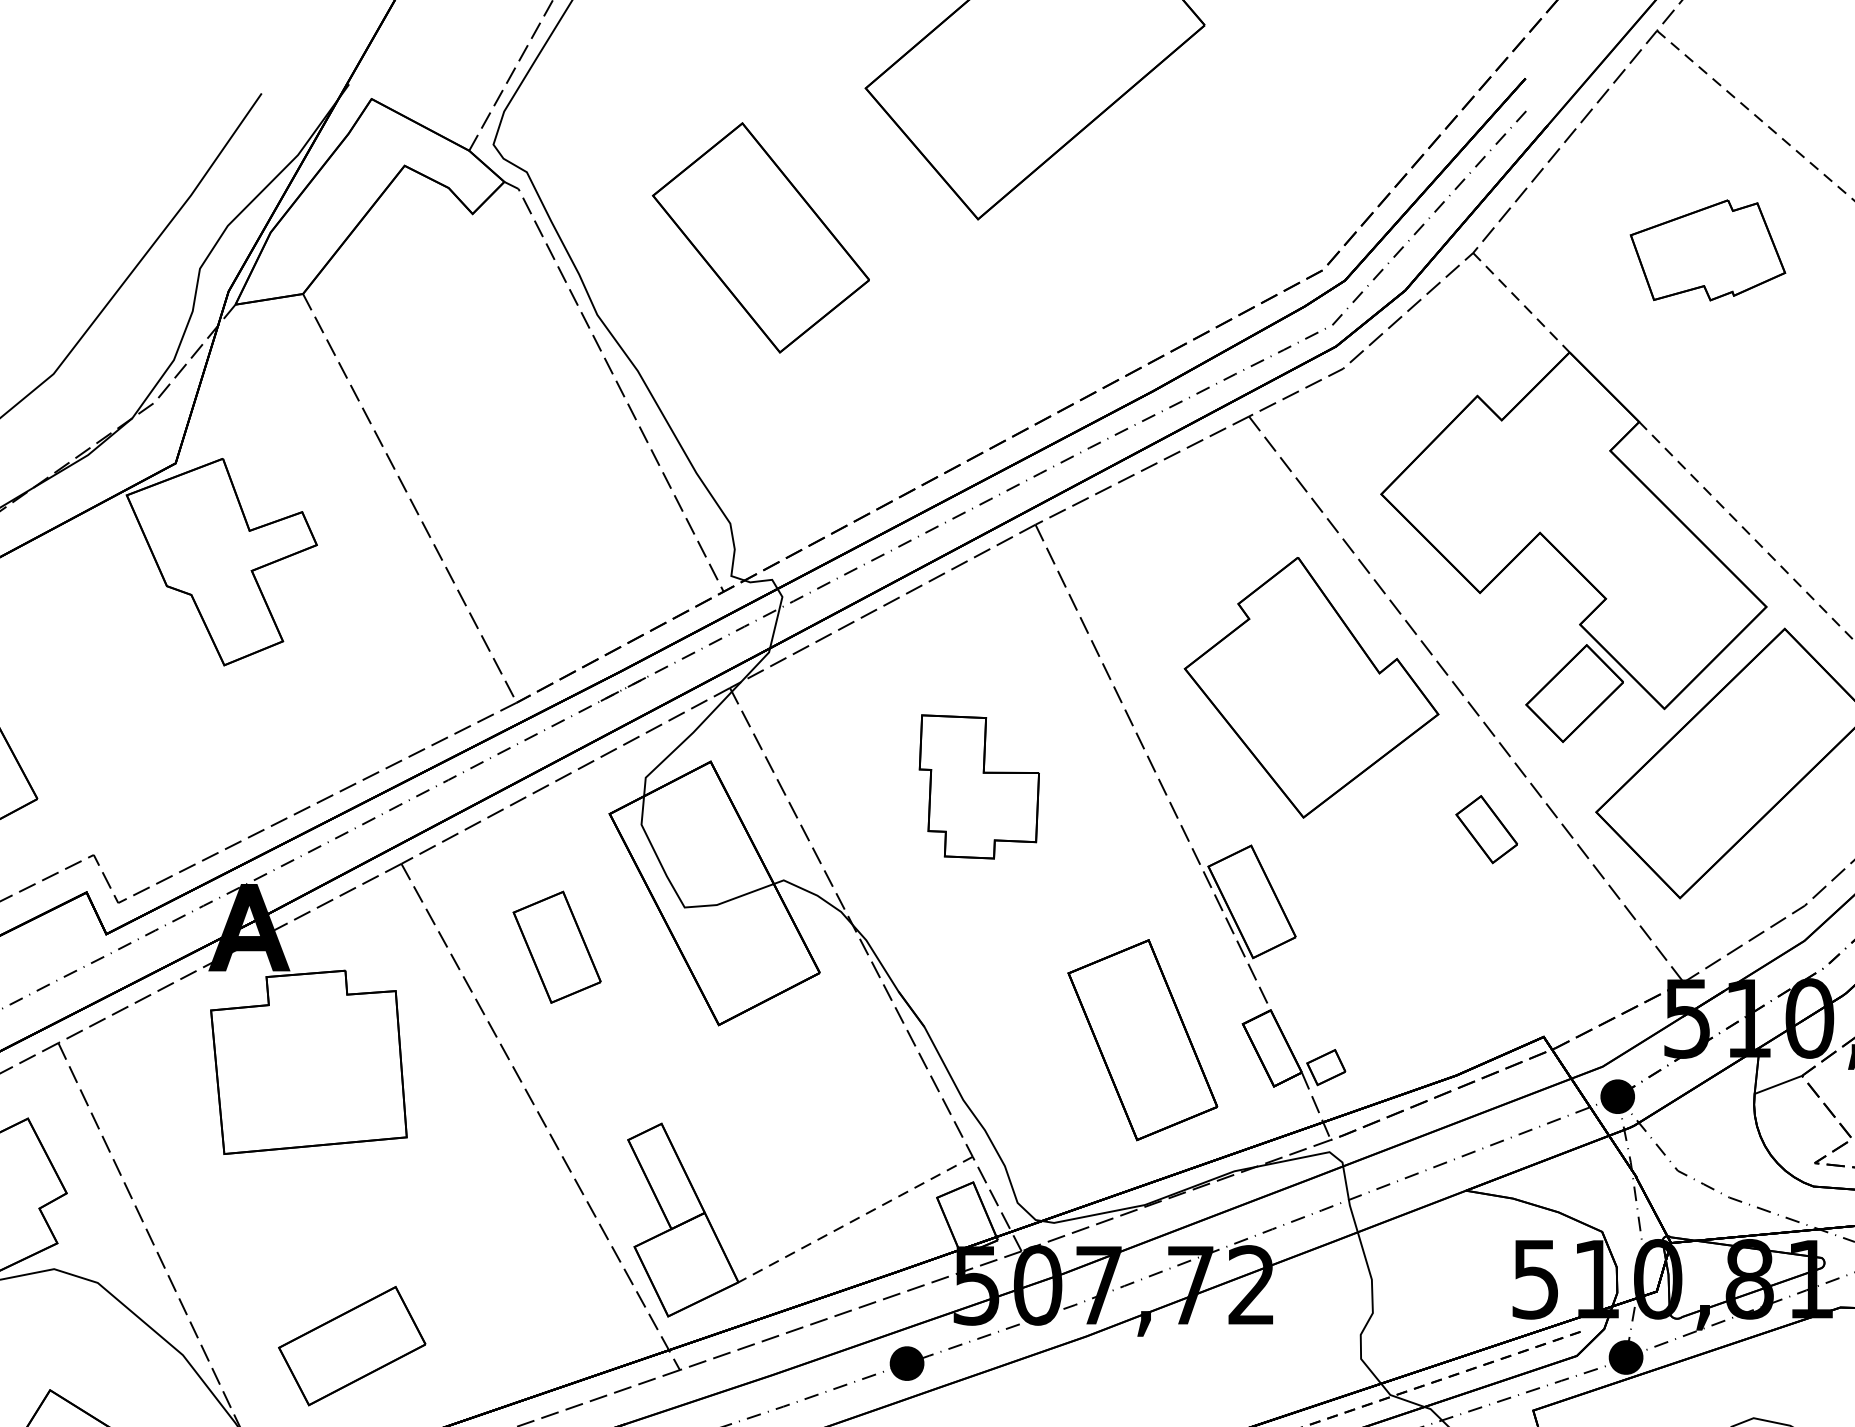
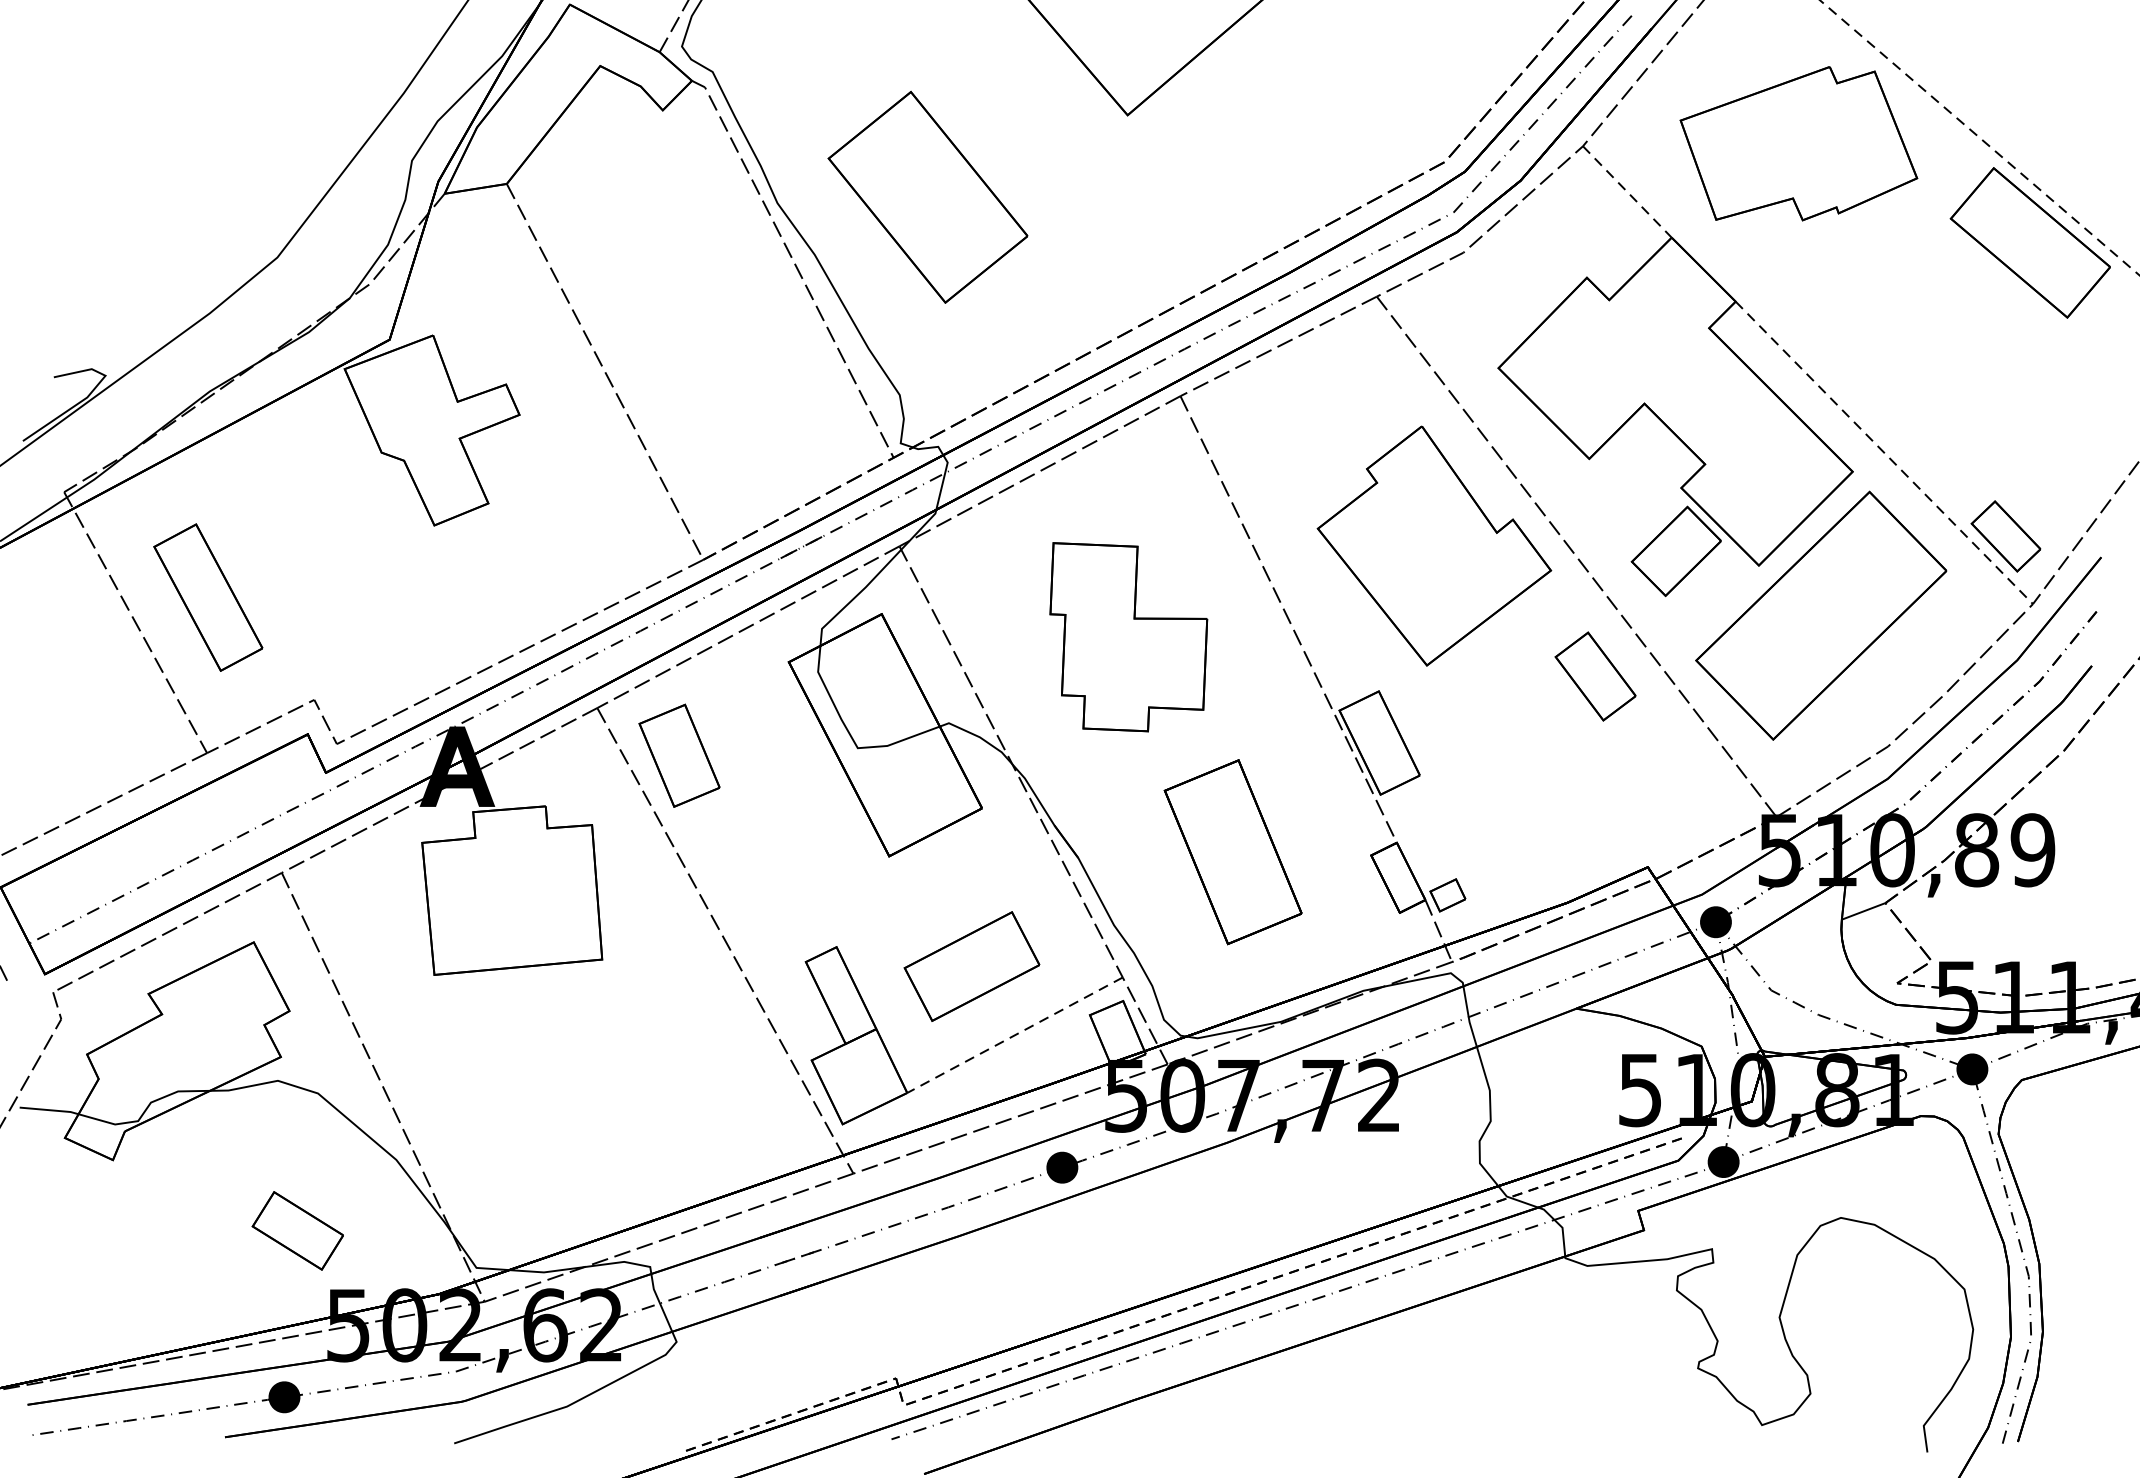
part: (760, 236) -> (927, 196), moved
part: (1707, 250) -> (1798, 143), size x1.67
part: (979, 787) -> (1128, 637), size x1.43
part: (1486, 829) -> (1595, 676), size x1.43
part: (557, 946) -> (679, 755), moved
part: (1142, 1040) -> (1232, 852), moved
part: (351, 1346) -> (971, 966), moved

